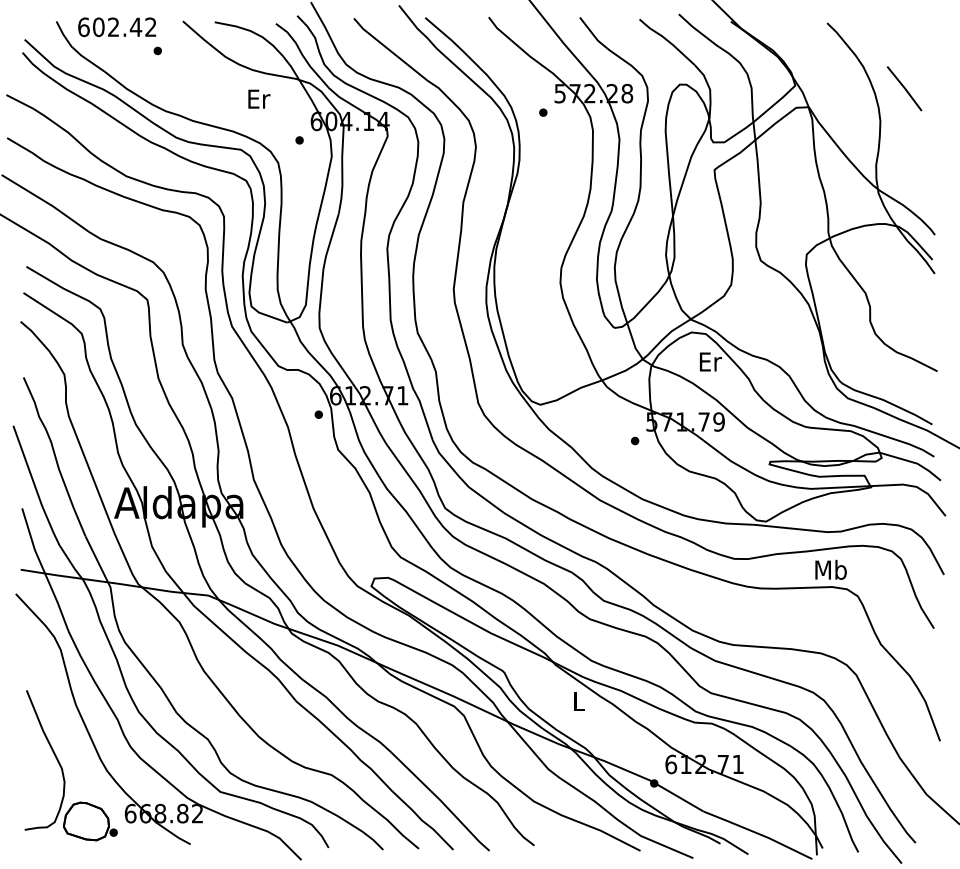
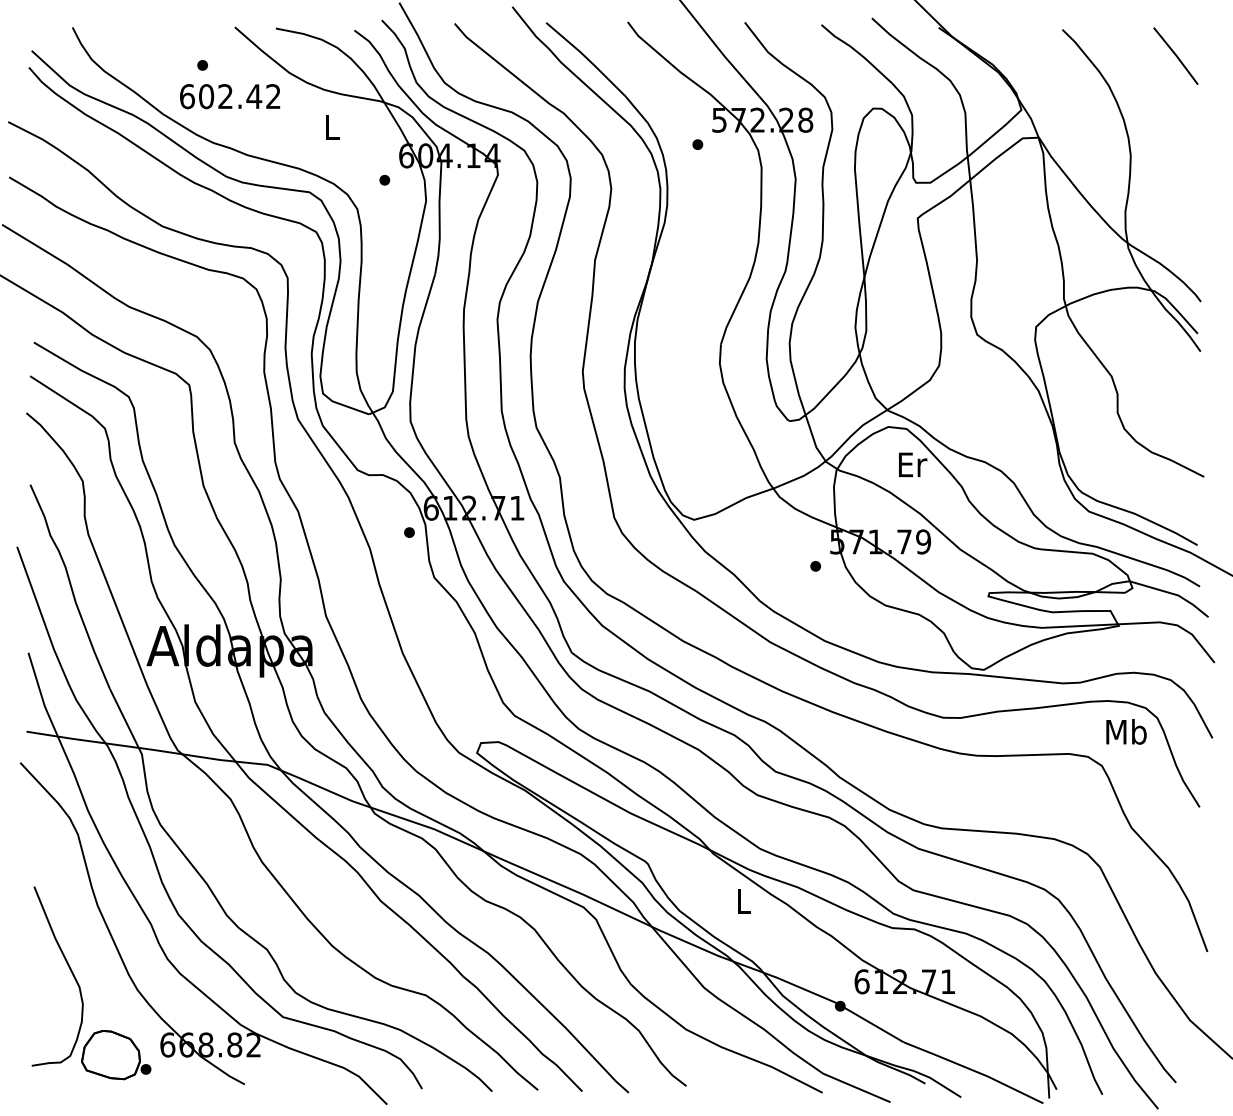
text: (117, 27) -> (230, 96), moved
line: (904, 88) -> (1175, 55), moved
text: (259, 98) -> (333, 126), Er -> L
text: (830, 569) -> (1125, 731), moved

